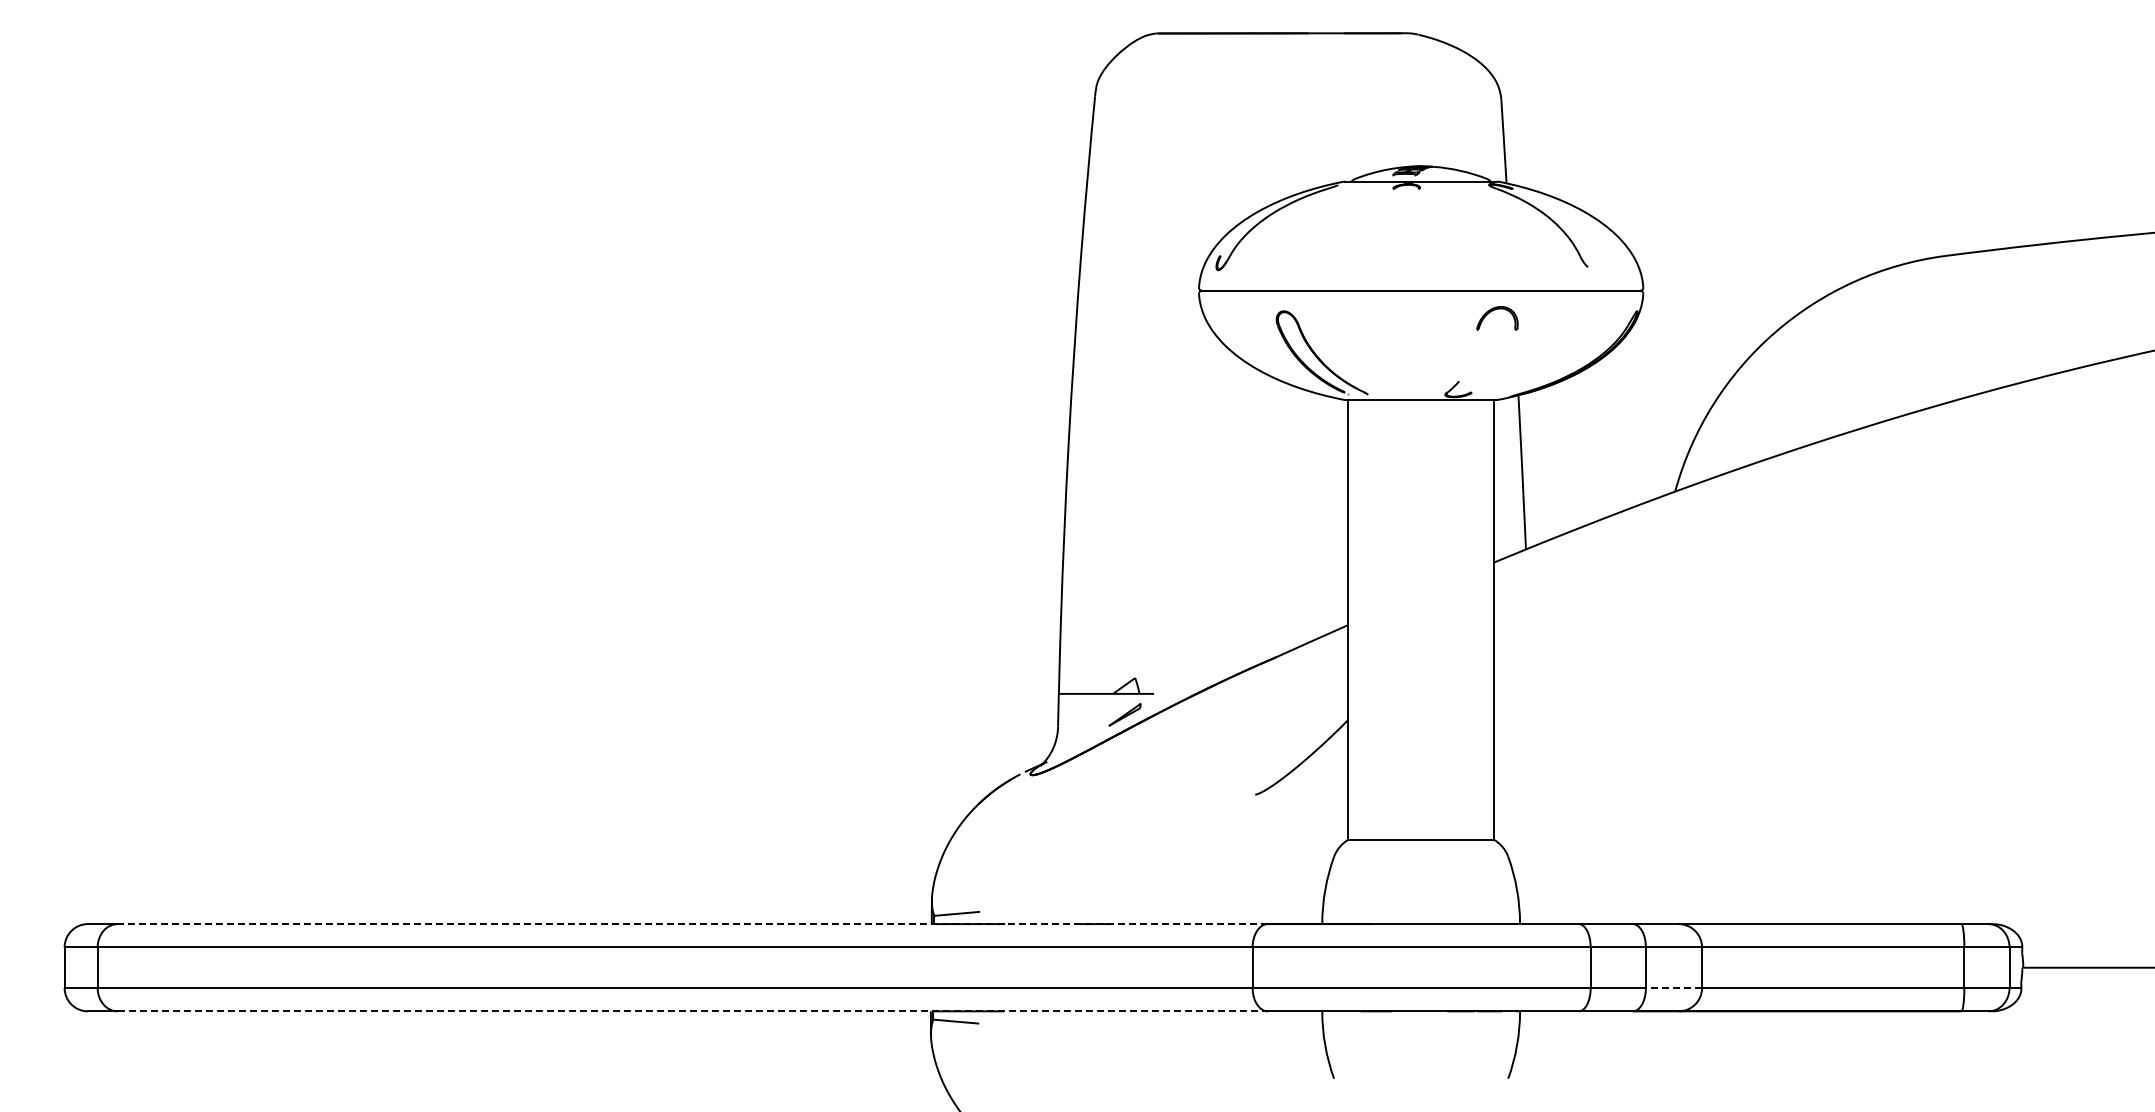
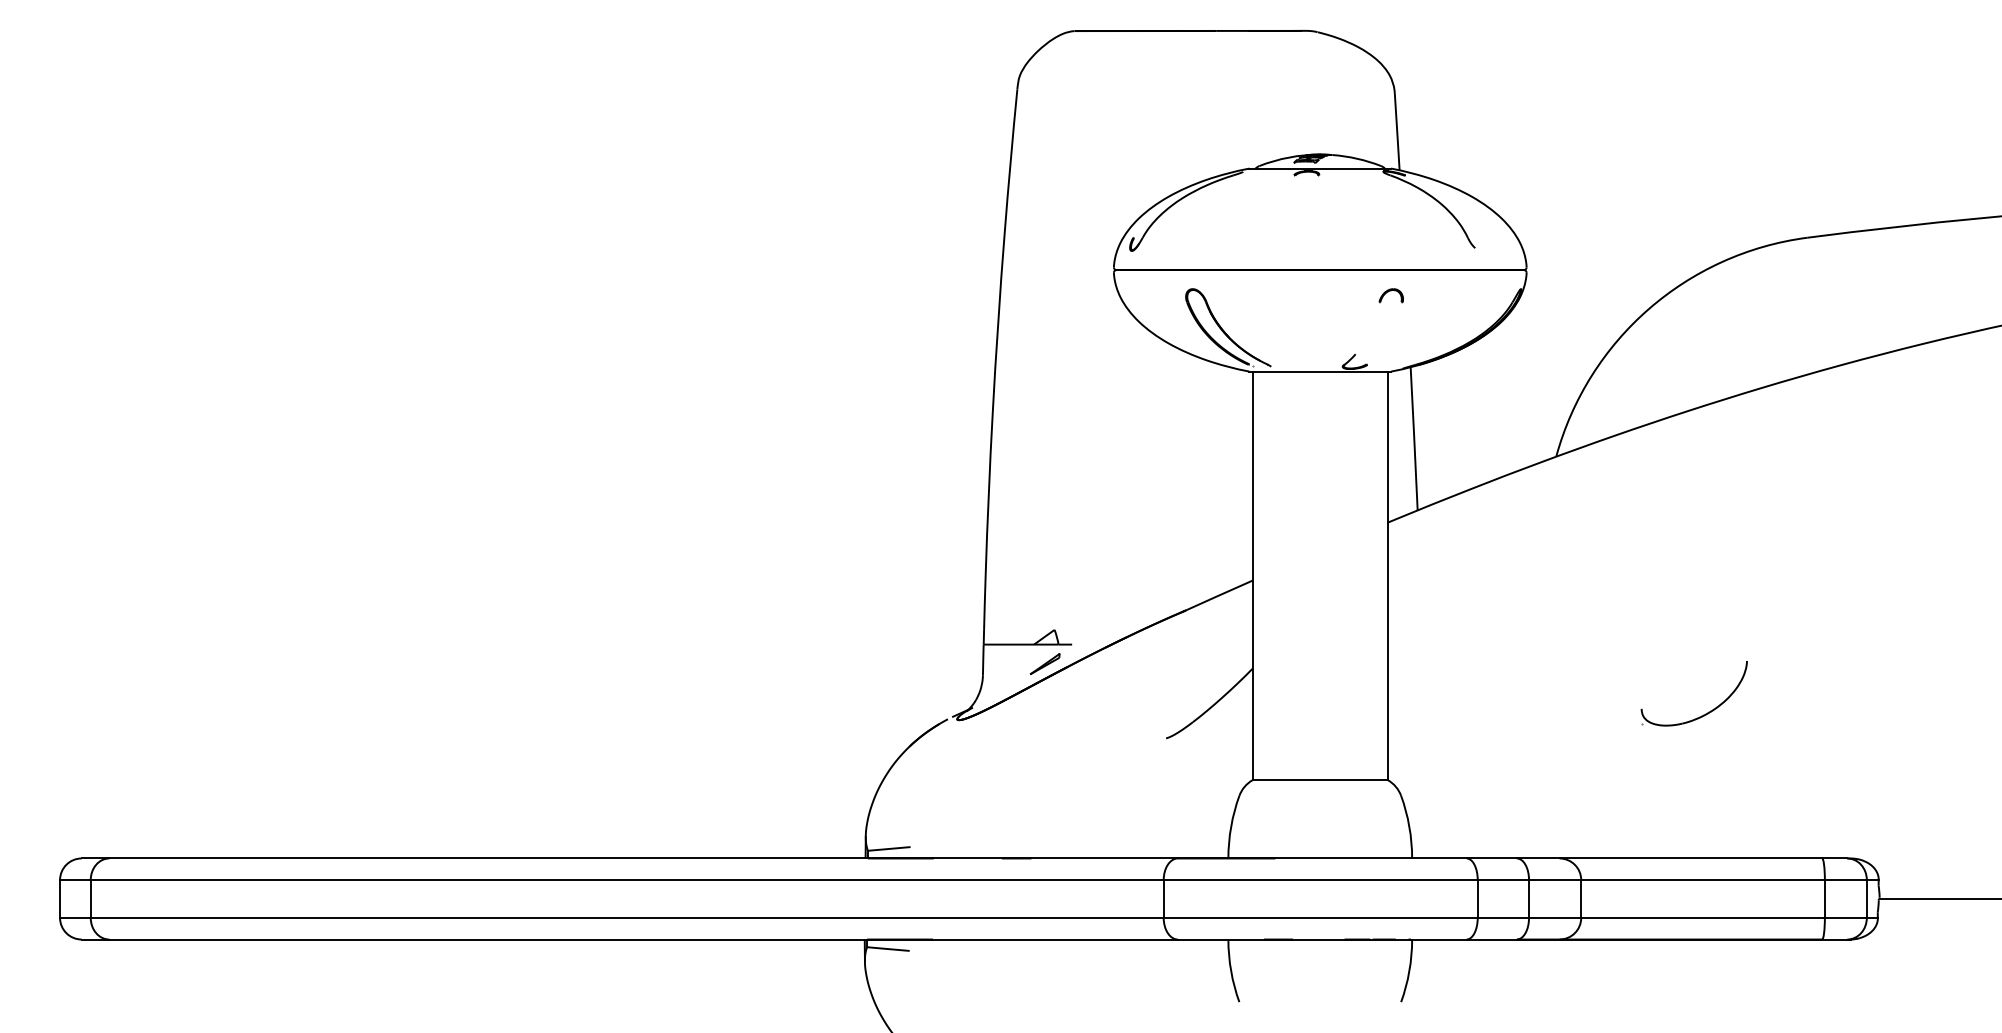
part: (1497, 318) -> (1391, 295), size x0.62
part: (1838, 766) -> (1707, 712), added
line: (692, 924) -> (643, 858), dashed -> solid
line: (1673, 988) -> (1554, 918), dashed -> solid
line: (693, 1011) -> (644, 939), dashed -> solid

